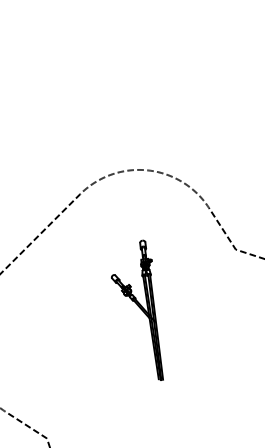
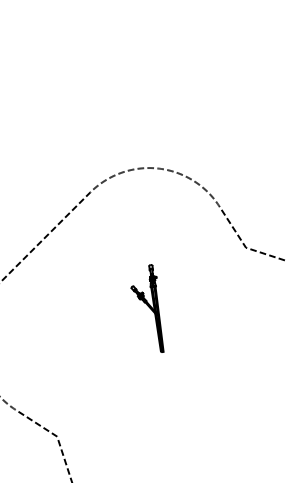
part: (137, 310) -> (147, 308), size x0.62

